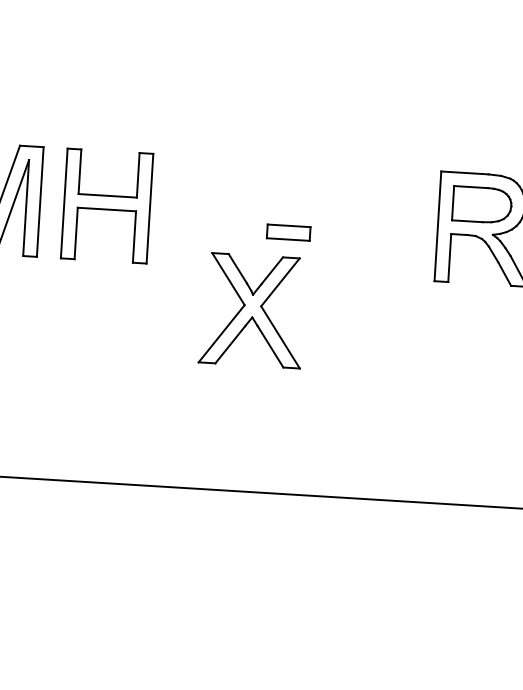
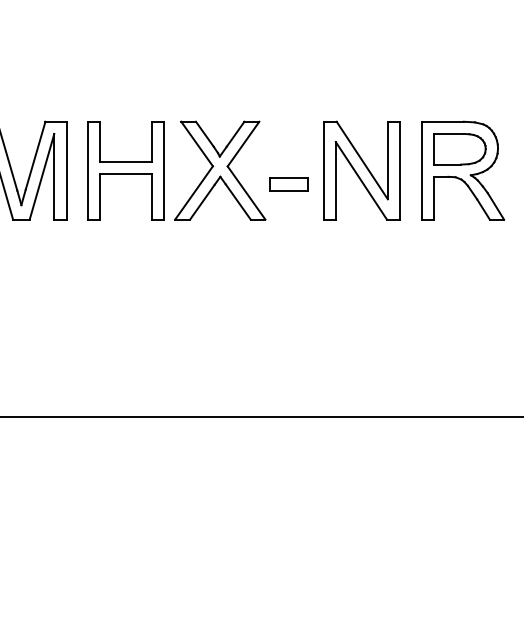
part: (370, 222) -> (361, 170), added
part: (252, 310) -> (220, 170), moved

